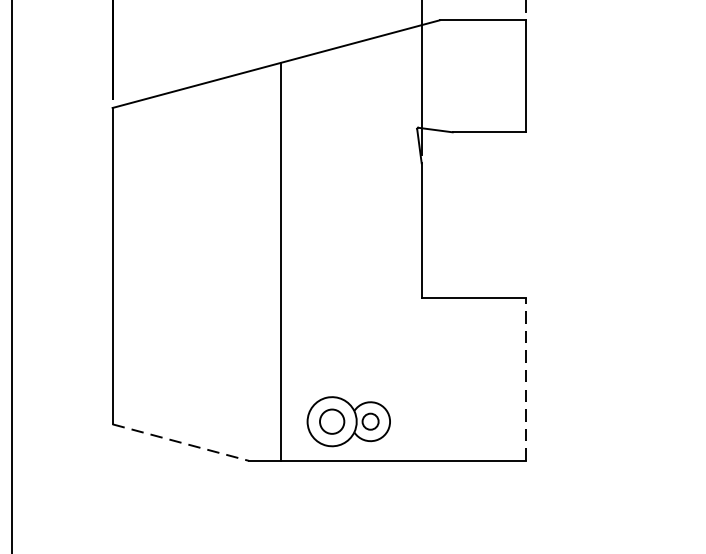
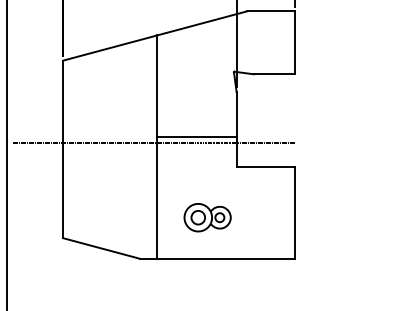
line: (350, 244) -> (196, 137), added
line: (273, 253) -> (153, 142), added
line: (526, 378) -> (295, 212), dashed -> solid
part: (348, 421) -> (207, 217), moved
line: (181, 442) -> (101, 248), dashed -> solid

